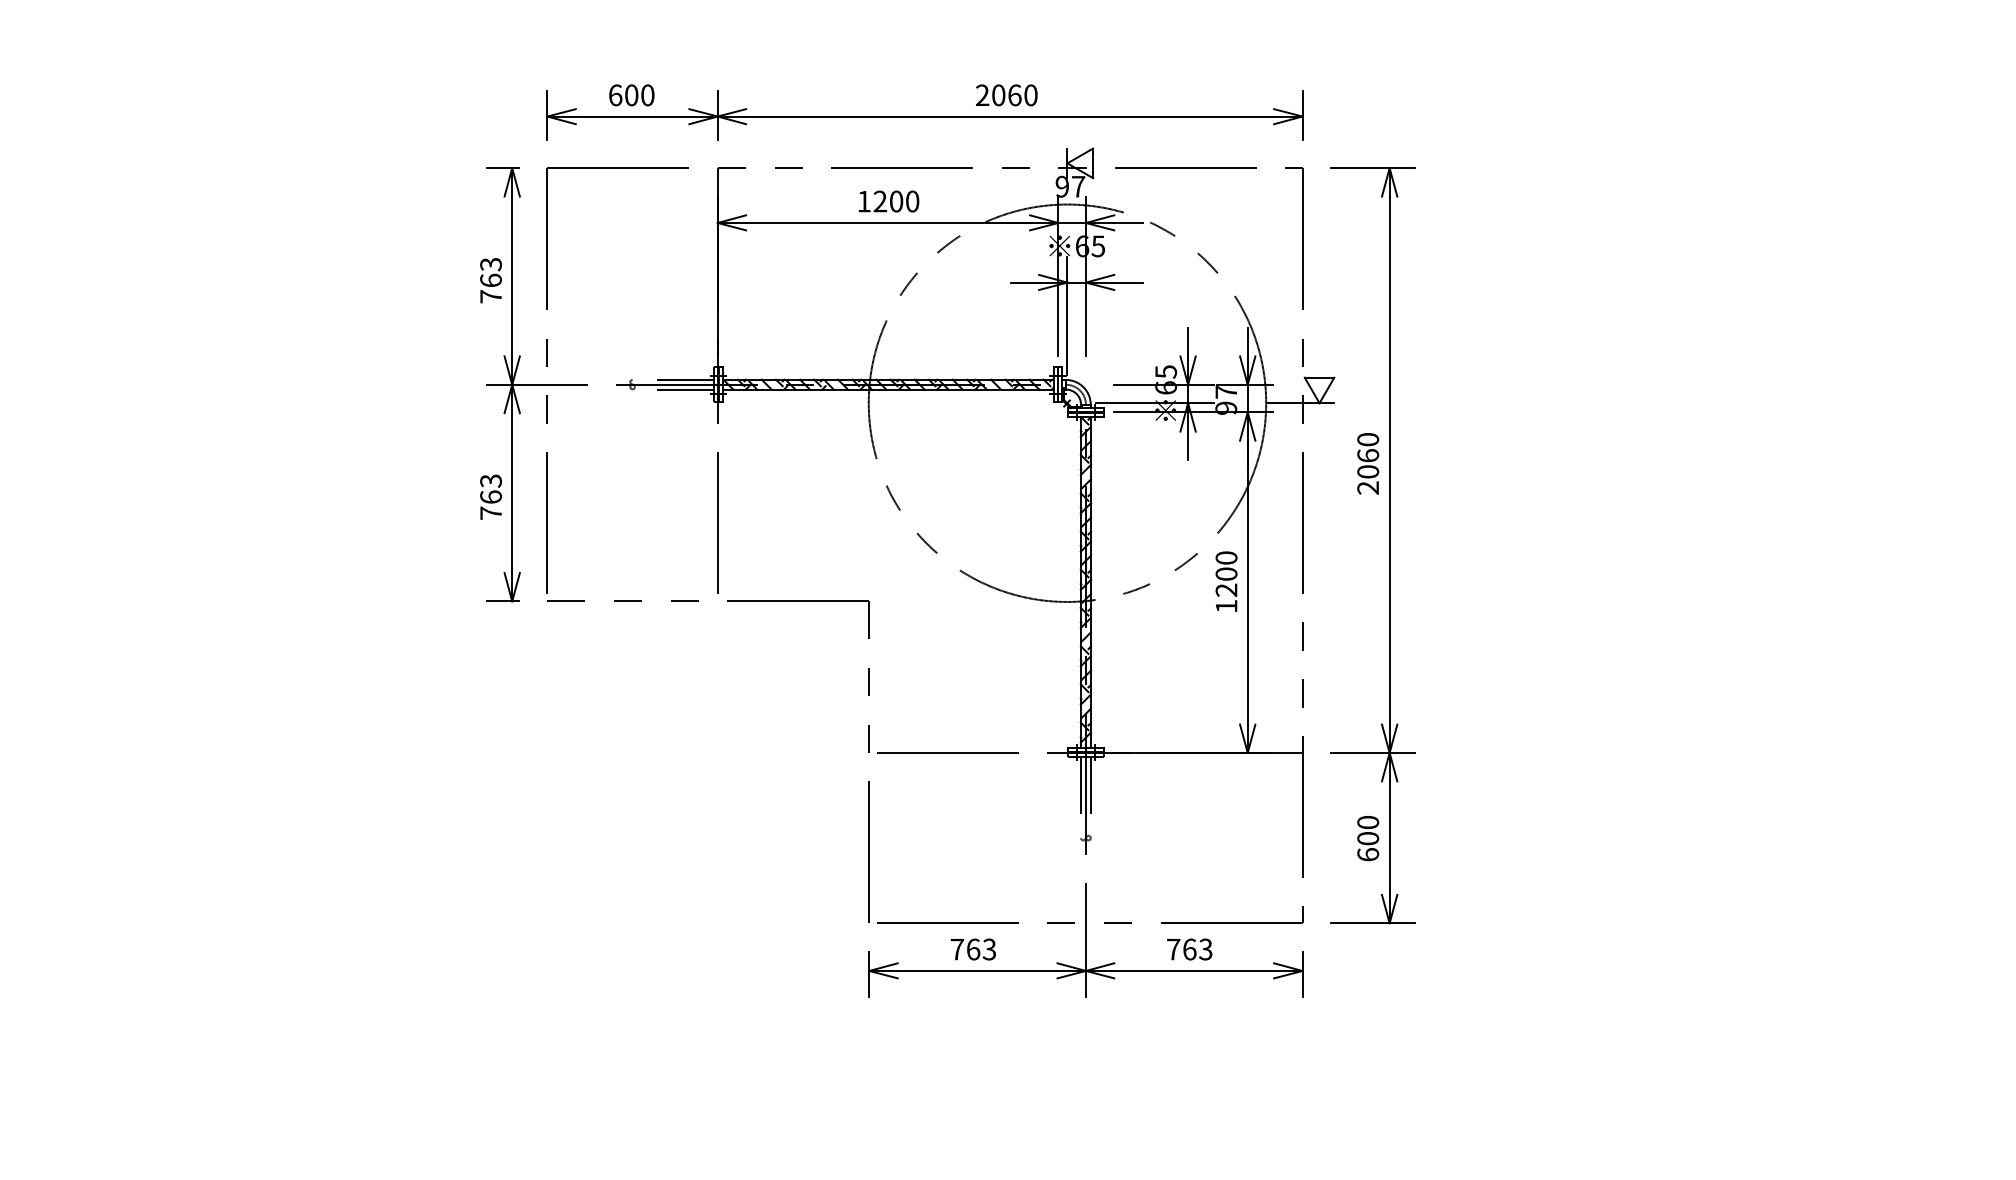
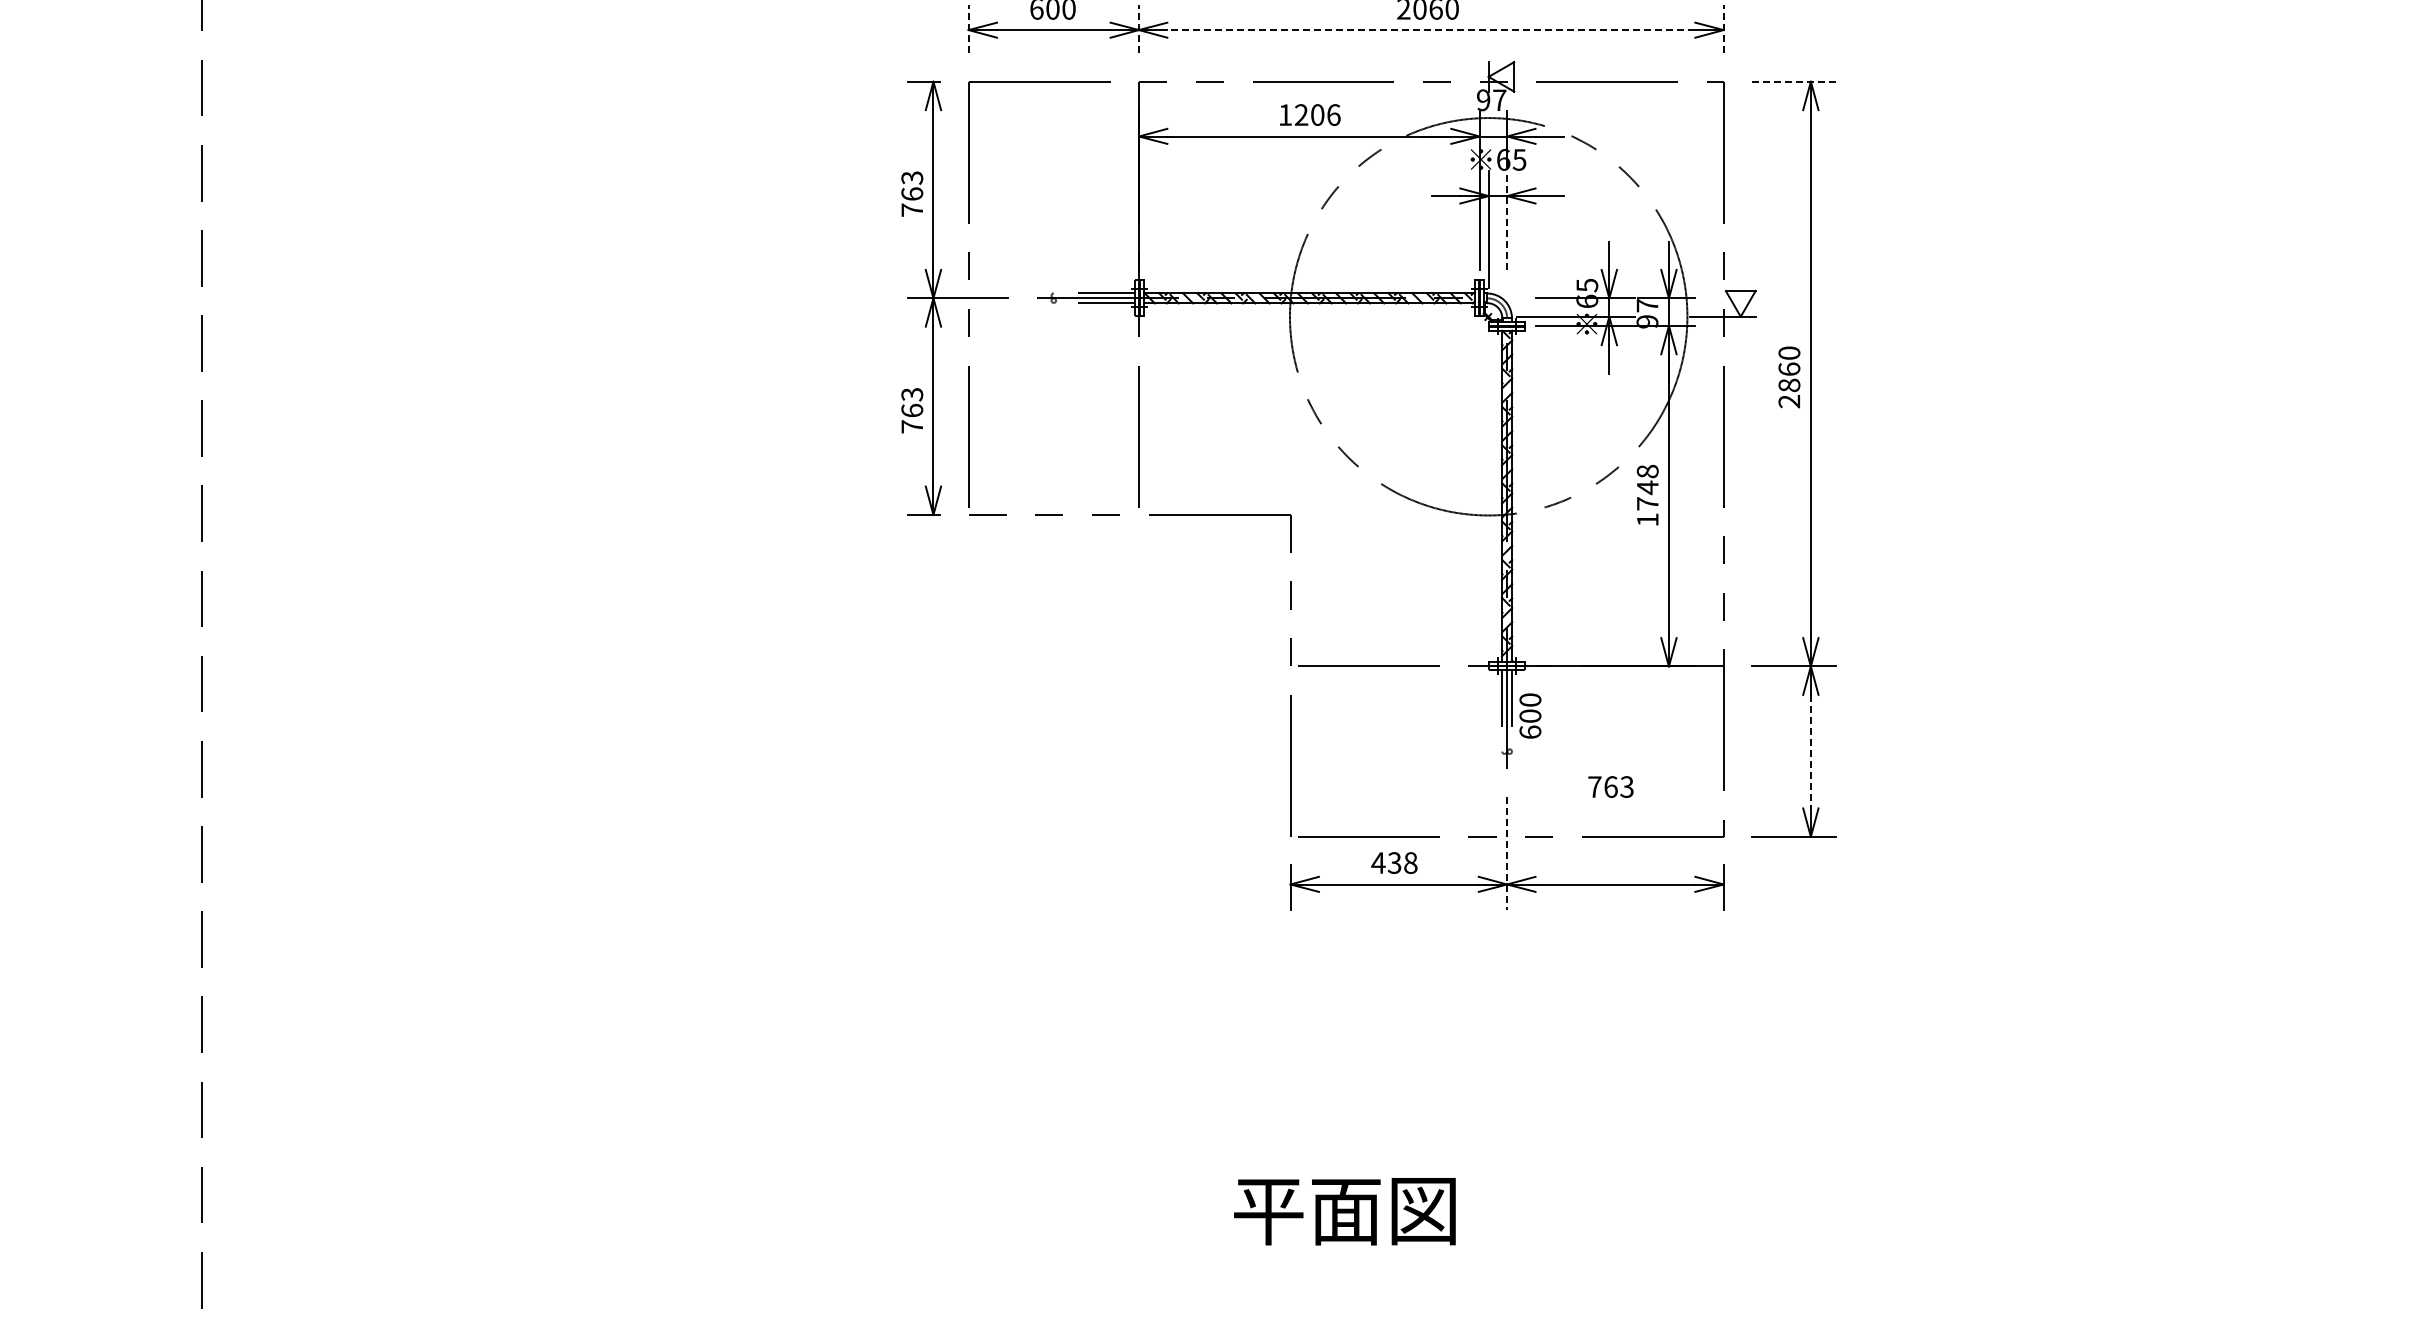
line: (547, 114) -> (968, 28), solid -> dashed
line: (717, 114) -> (1138, 28), solid -> dashed
line: (1302, 114) -> (1723, 28), solid -> dashed
line: (1010, 116) -> (1431, 30), solid -> dashed
line: (1373, 167) -> (1794, 81), solid -> dashed
text: (912, 200) -> (1333, 114), 1200 -> 1206
line: (1086, 306) -> (1507, 220), solid -> dashed
text: (1368, 471) -> (1789, 385), 2060 -> 2860
text: (1226, 573) -> (1647, 487), 1200 -> 1748
text: (1368, 837) -> (1530, 715), moved
line: (1389, 837) -> (1810, 751), solid -> dashed
line: (1086, 940) -> (1507, 854), solid -> dashed
text: (973, 948) -> (1394, 862), 763 -> 438
text: (1189, 948) -> (1610, 786), moved

